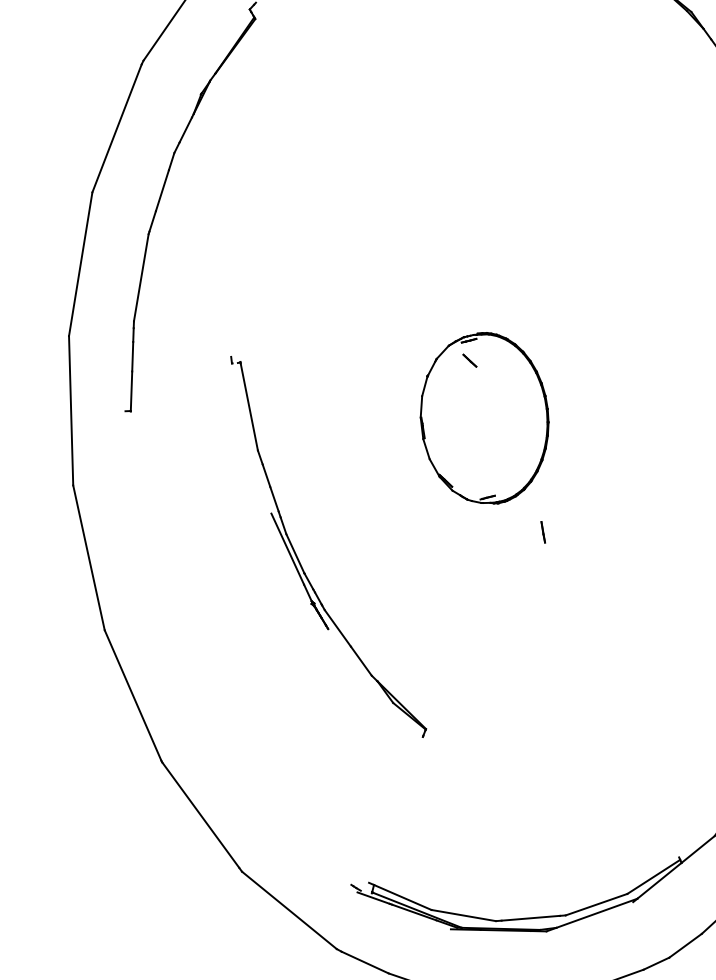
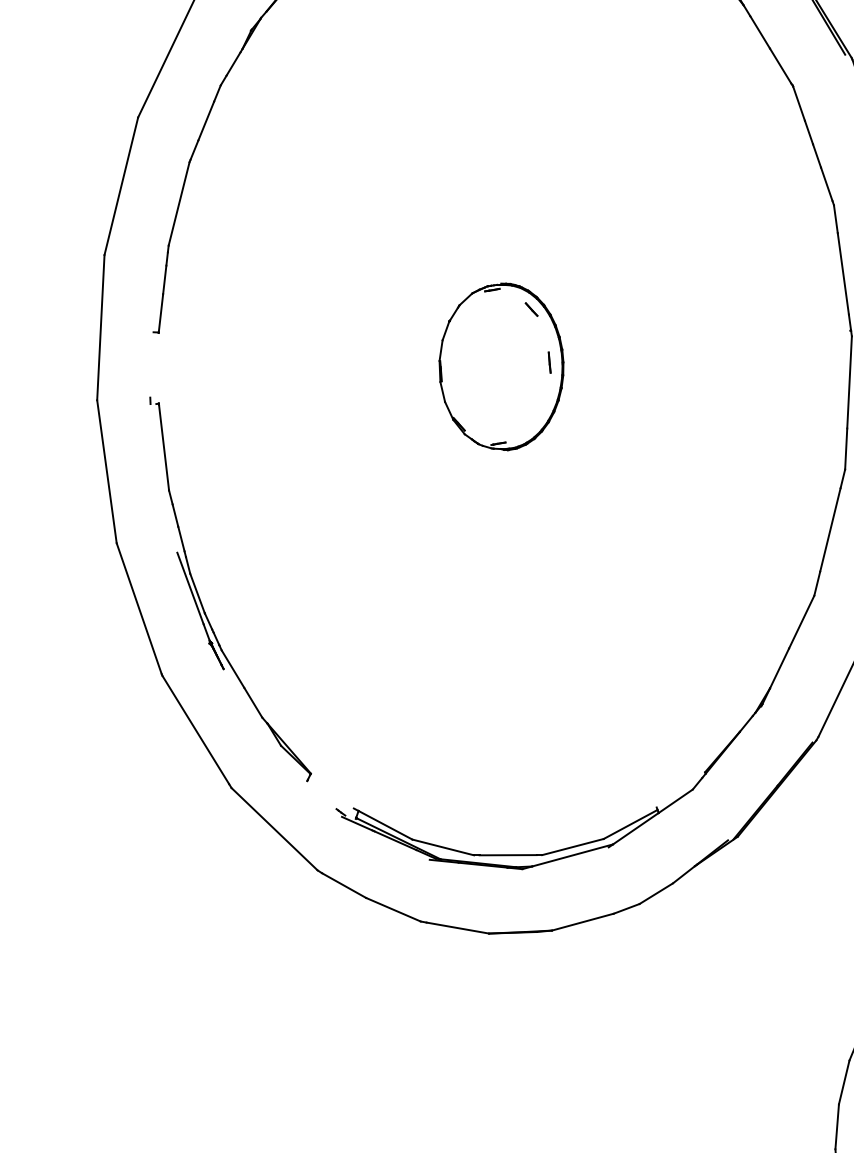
line: (469, 360) -> (531, 309), moved
line: (543, 532) -> (549, 362), moved
part: (299, 560) -> (201, 600), moved

